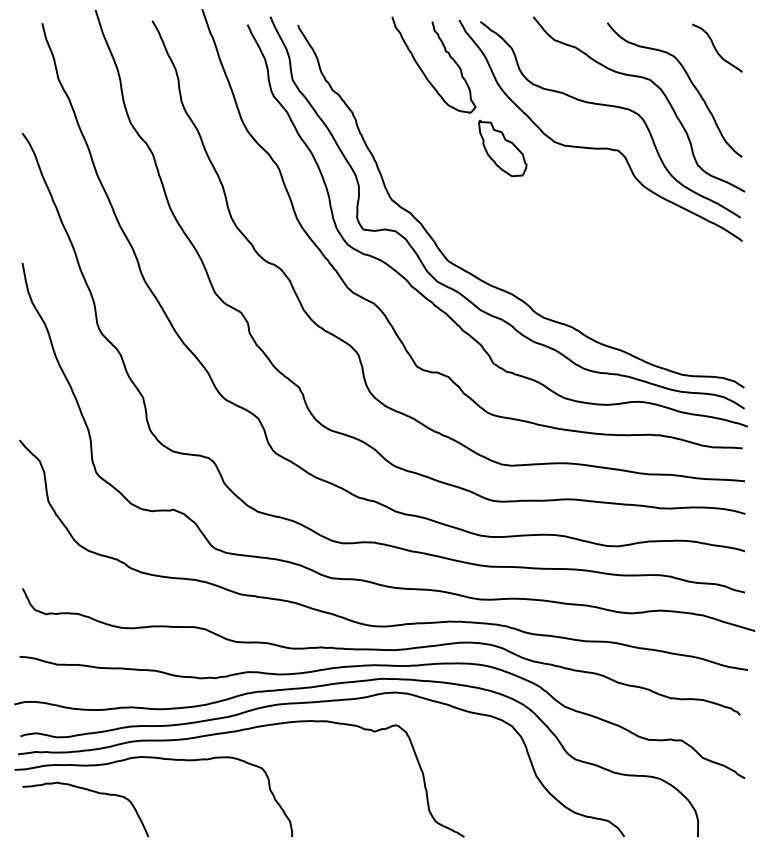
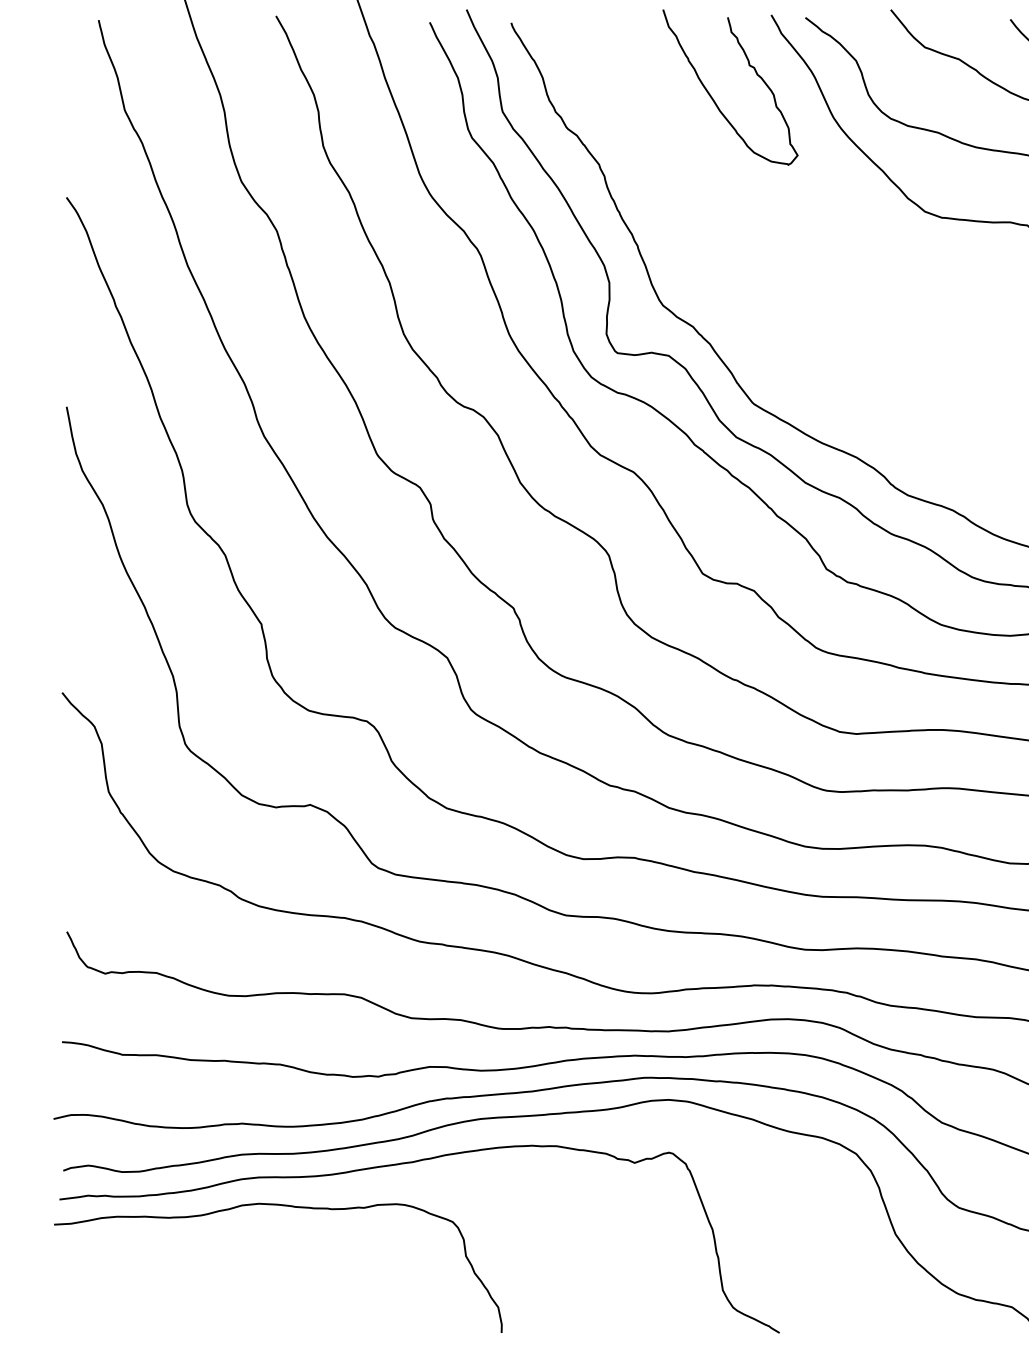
part: (502, 148) -> (841, 222), removed
curve: (89, 791) -> (174, 1259), removed

